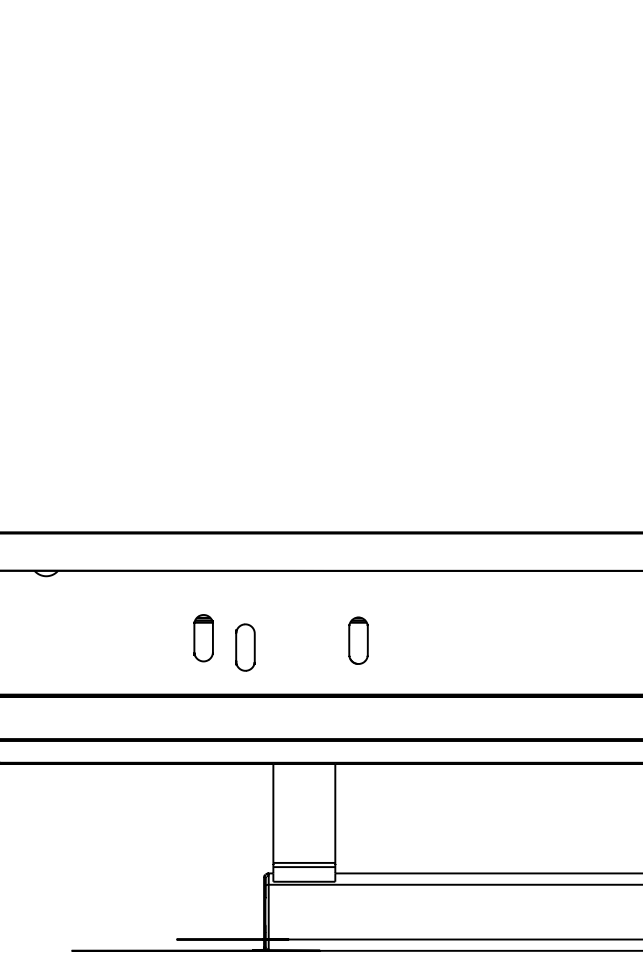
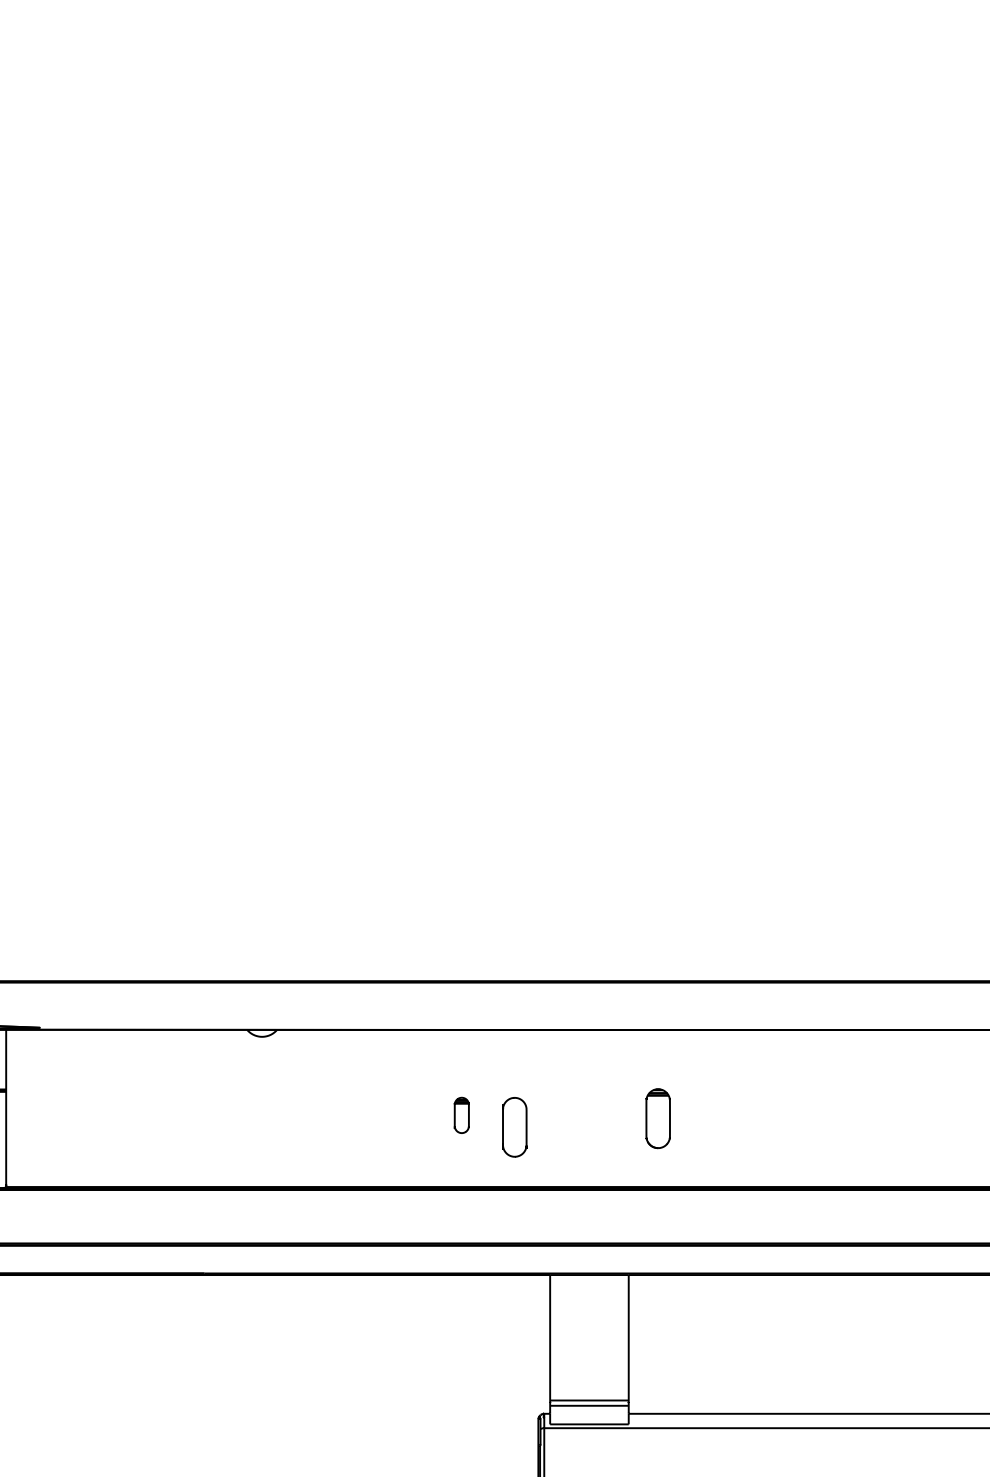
part: (203, 638) -> (461, 1115), size x0.6

